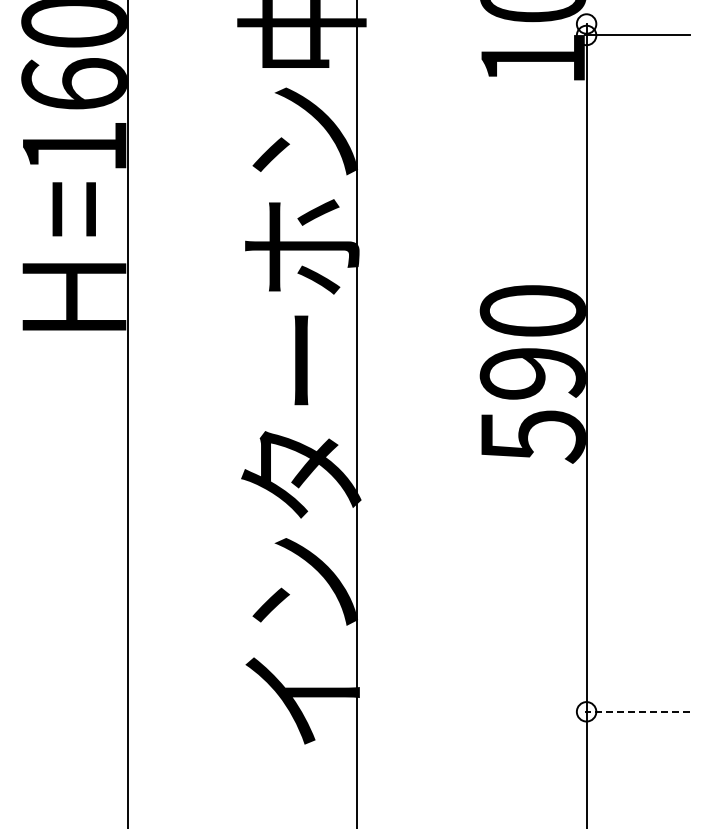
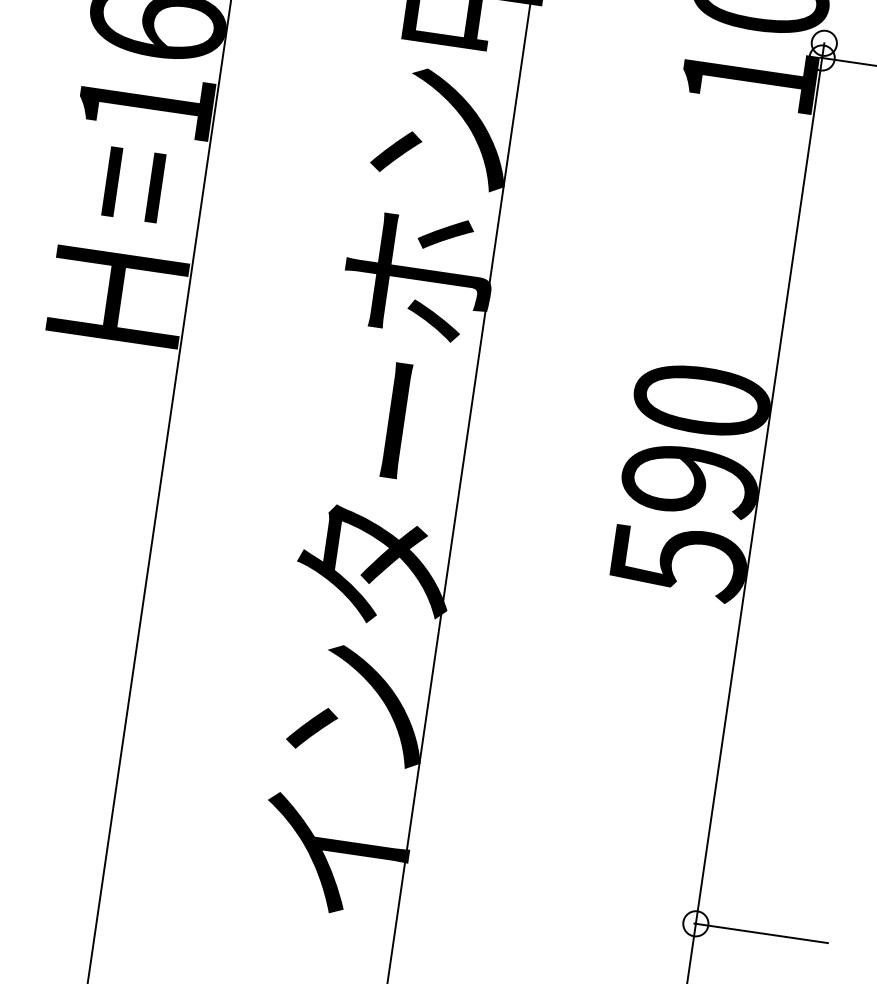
line: (637, 711) -> (761, 932), dashed -> solid

